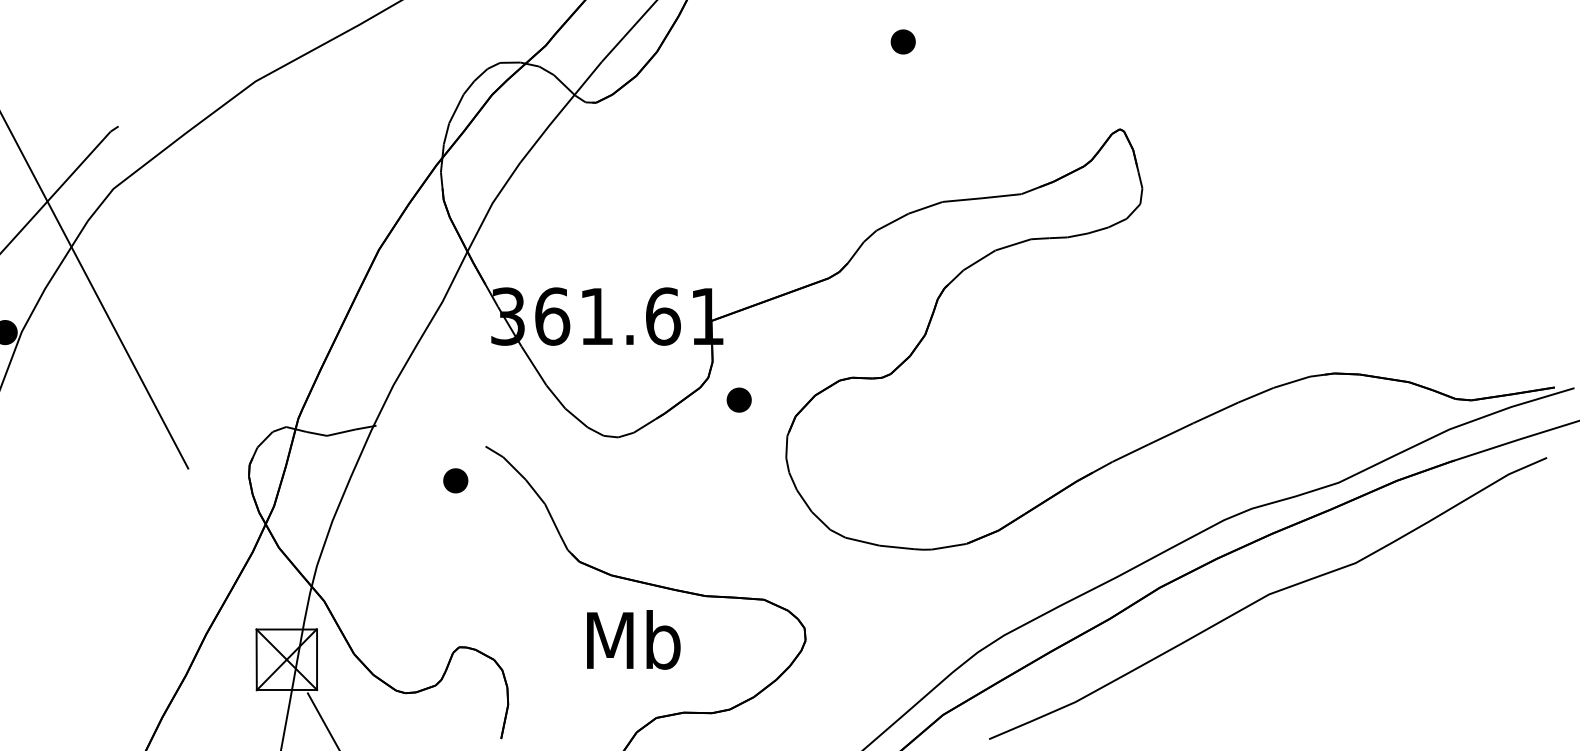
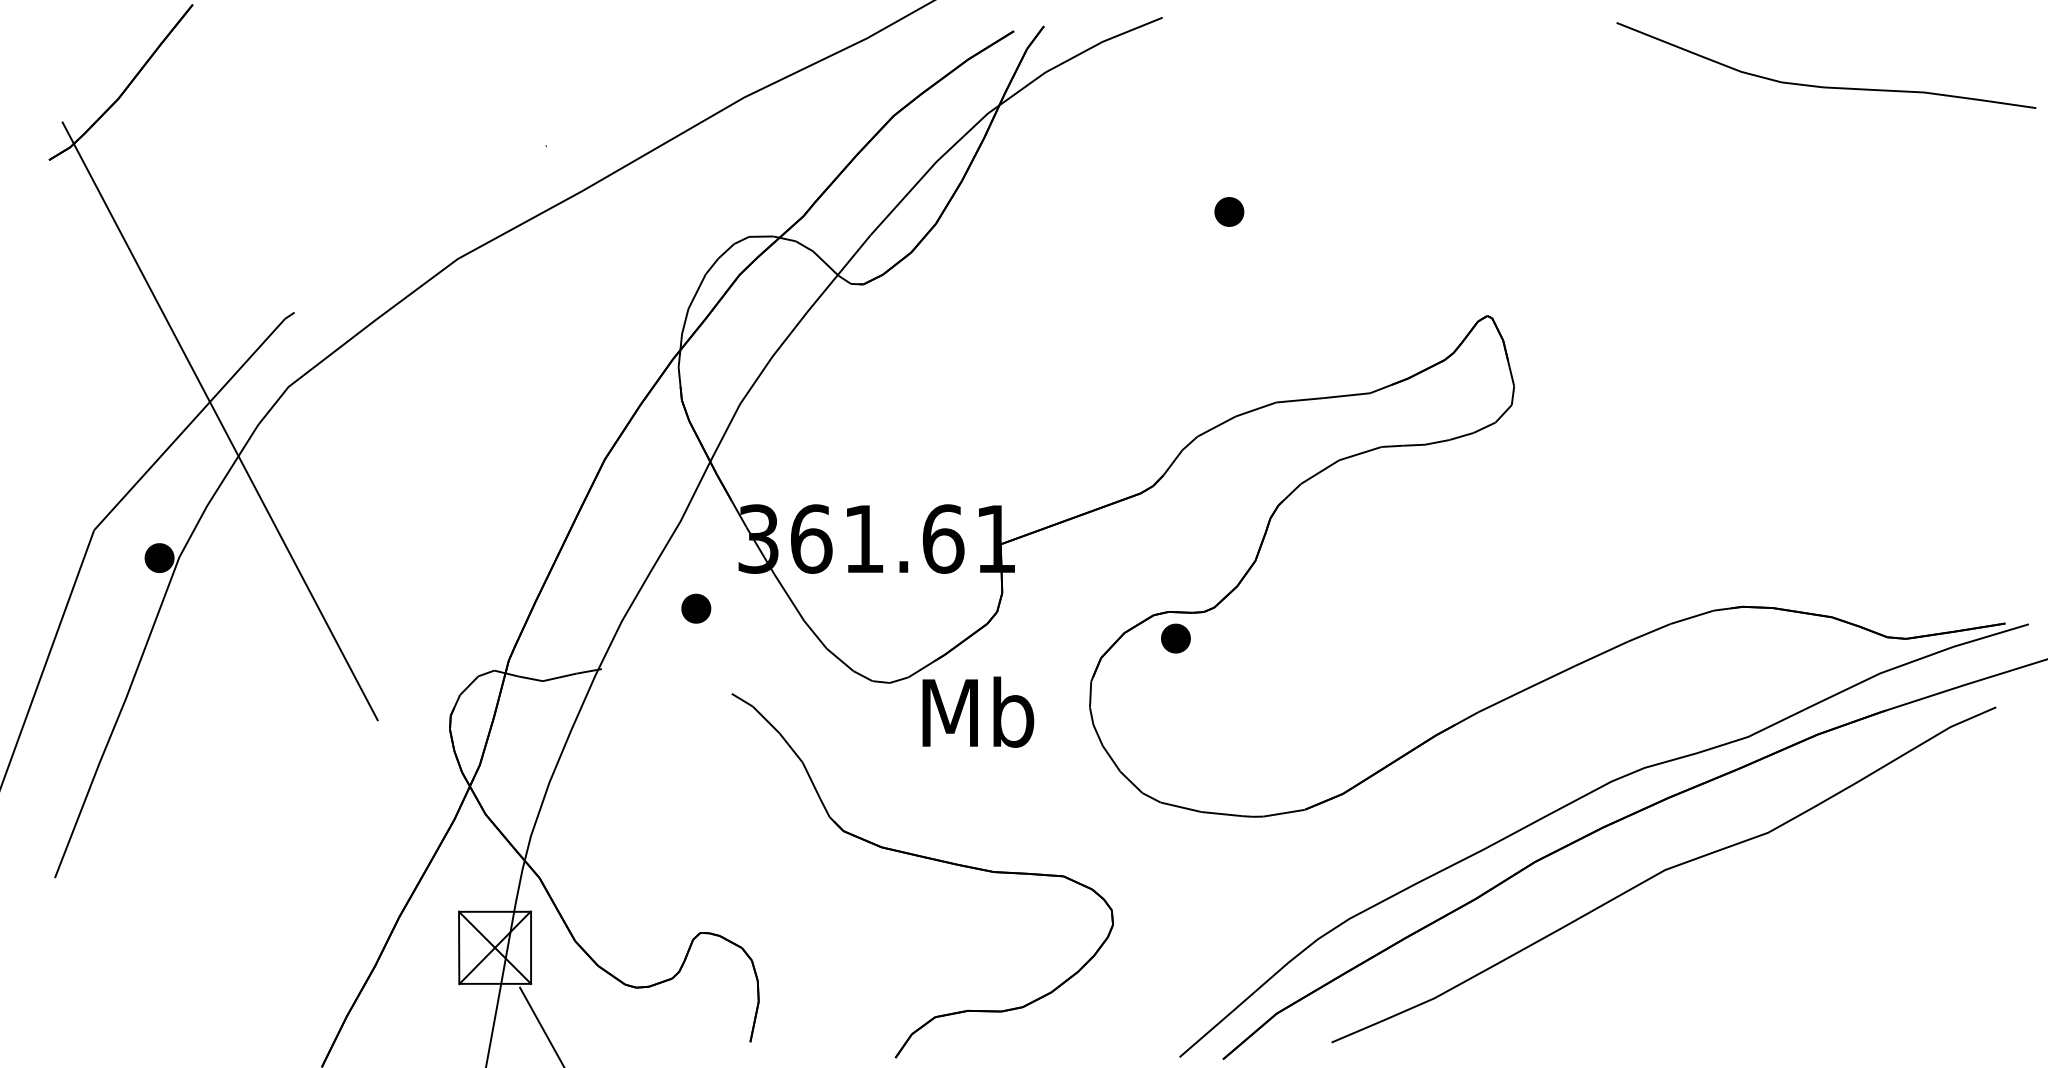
part: (738, 400) -> (1175, 638), moved
part: (455, 480) -> (696, 608), moved
text: (633, 639) -> (978, 711), moved

